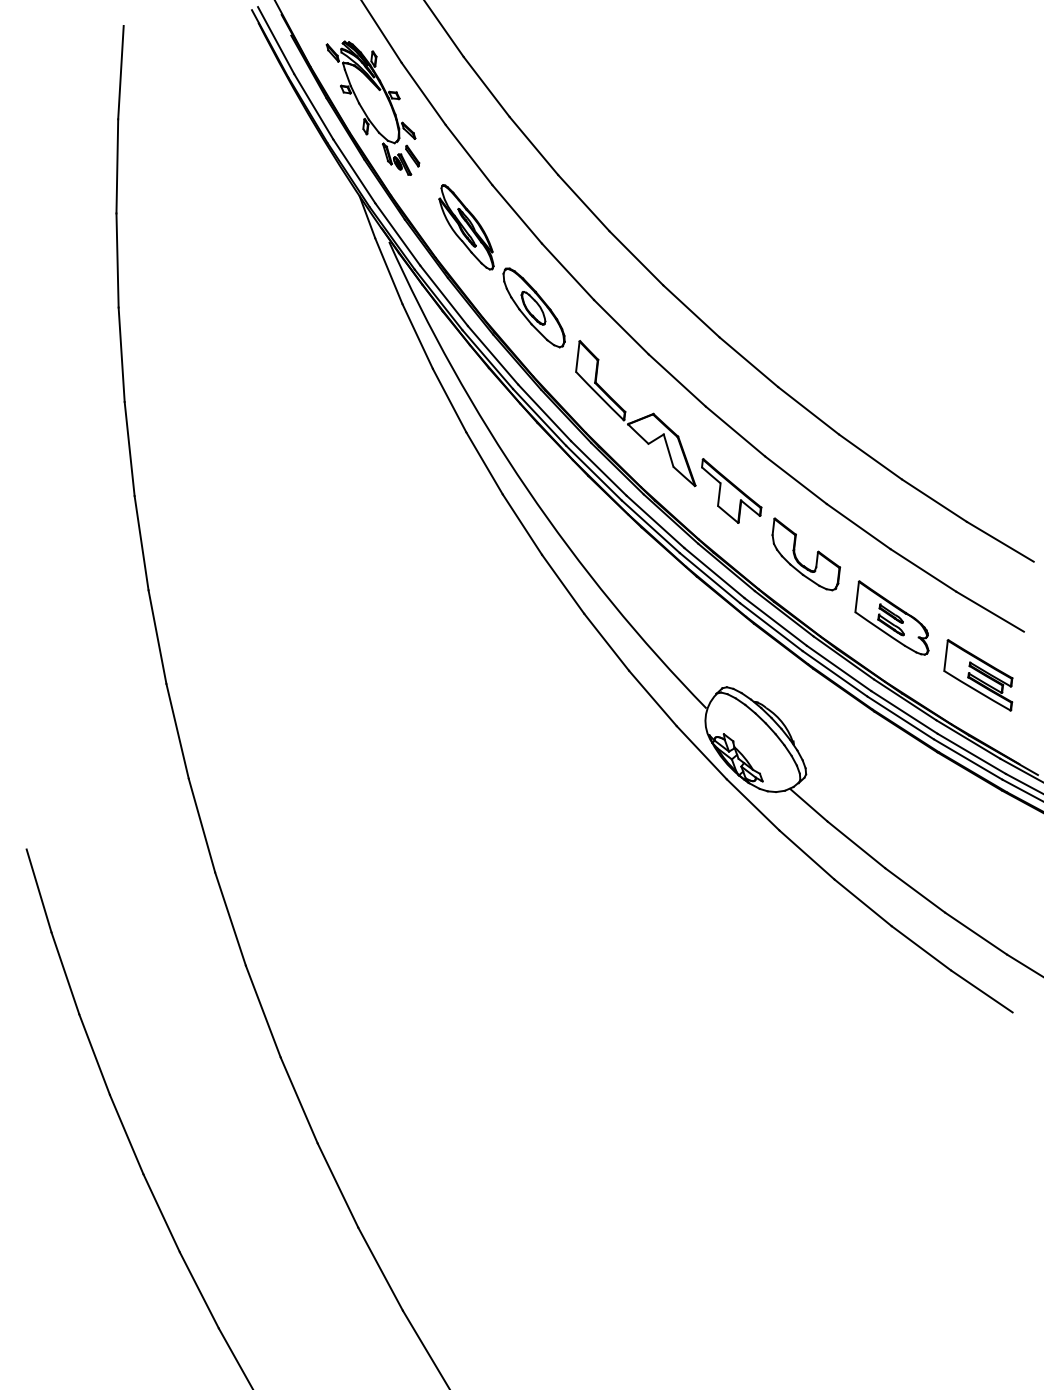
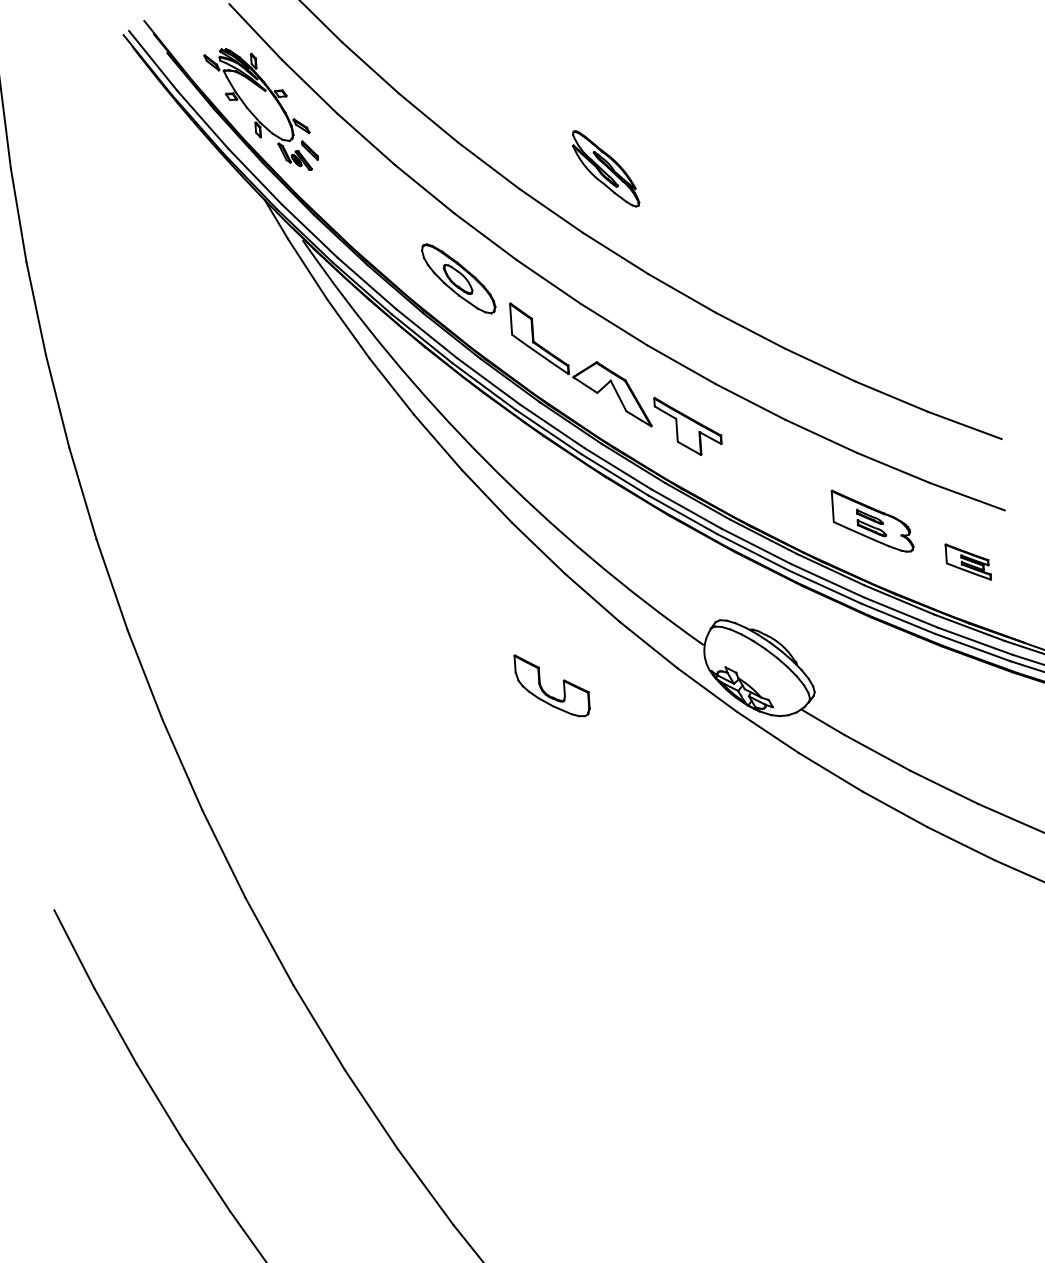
part: (466, 227) -> (605, 169), moved
part: (798, 559) -> (545, 691), moved
part: (978, 675) -> (967, 562), size x0.6

